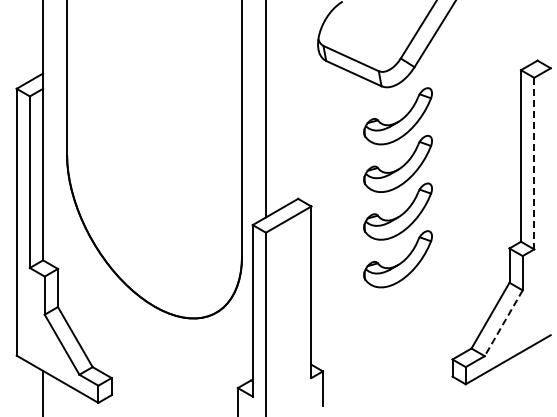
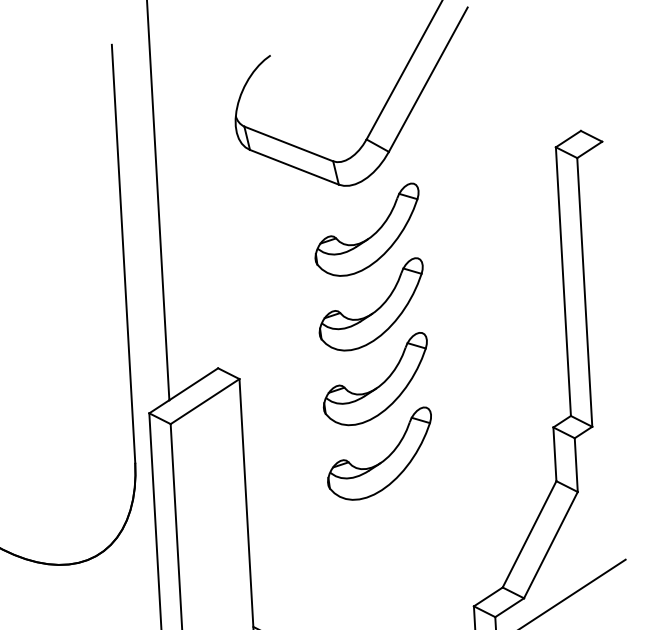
line: (534, 163) -> (585, 292), dashed -> solid
line: (503, 323) -> (550, 545), dashed -> solid

